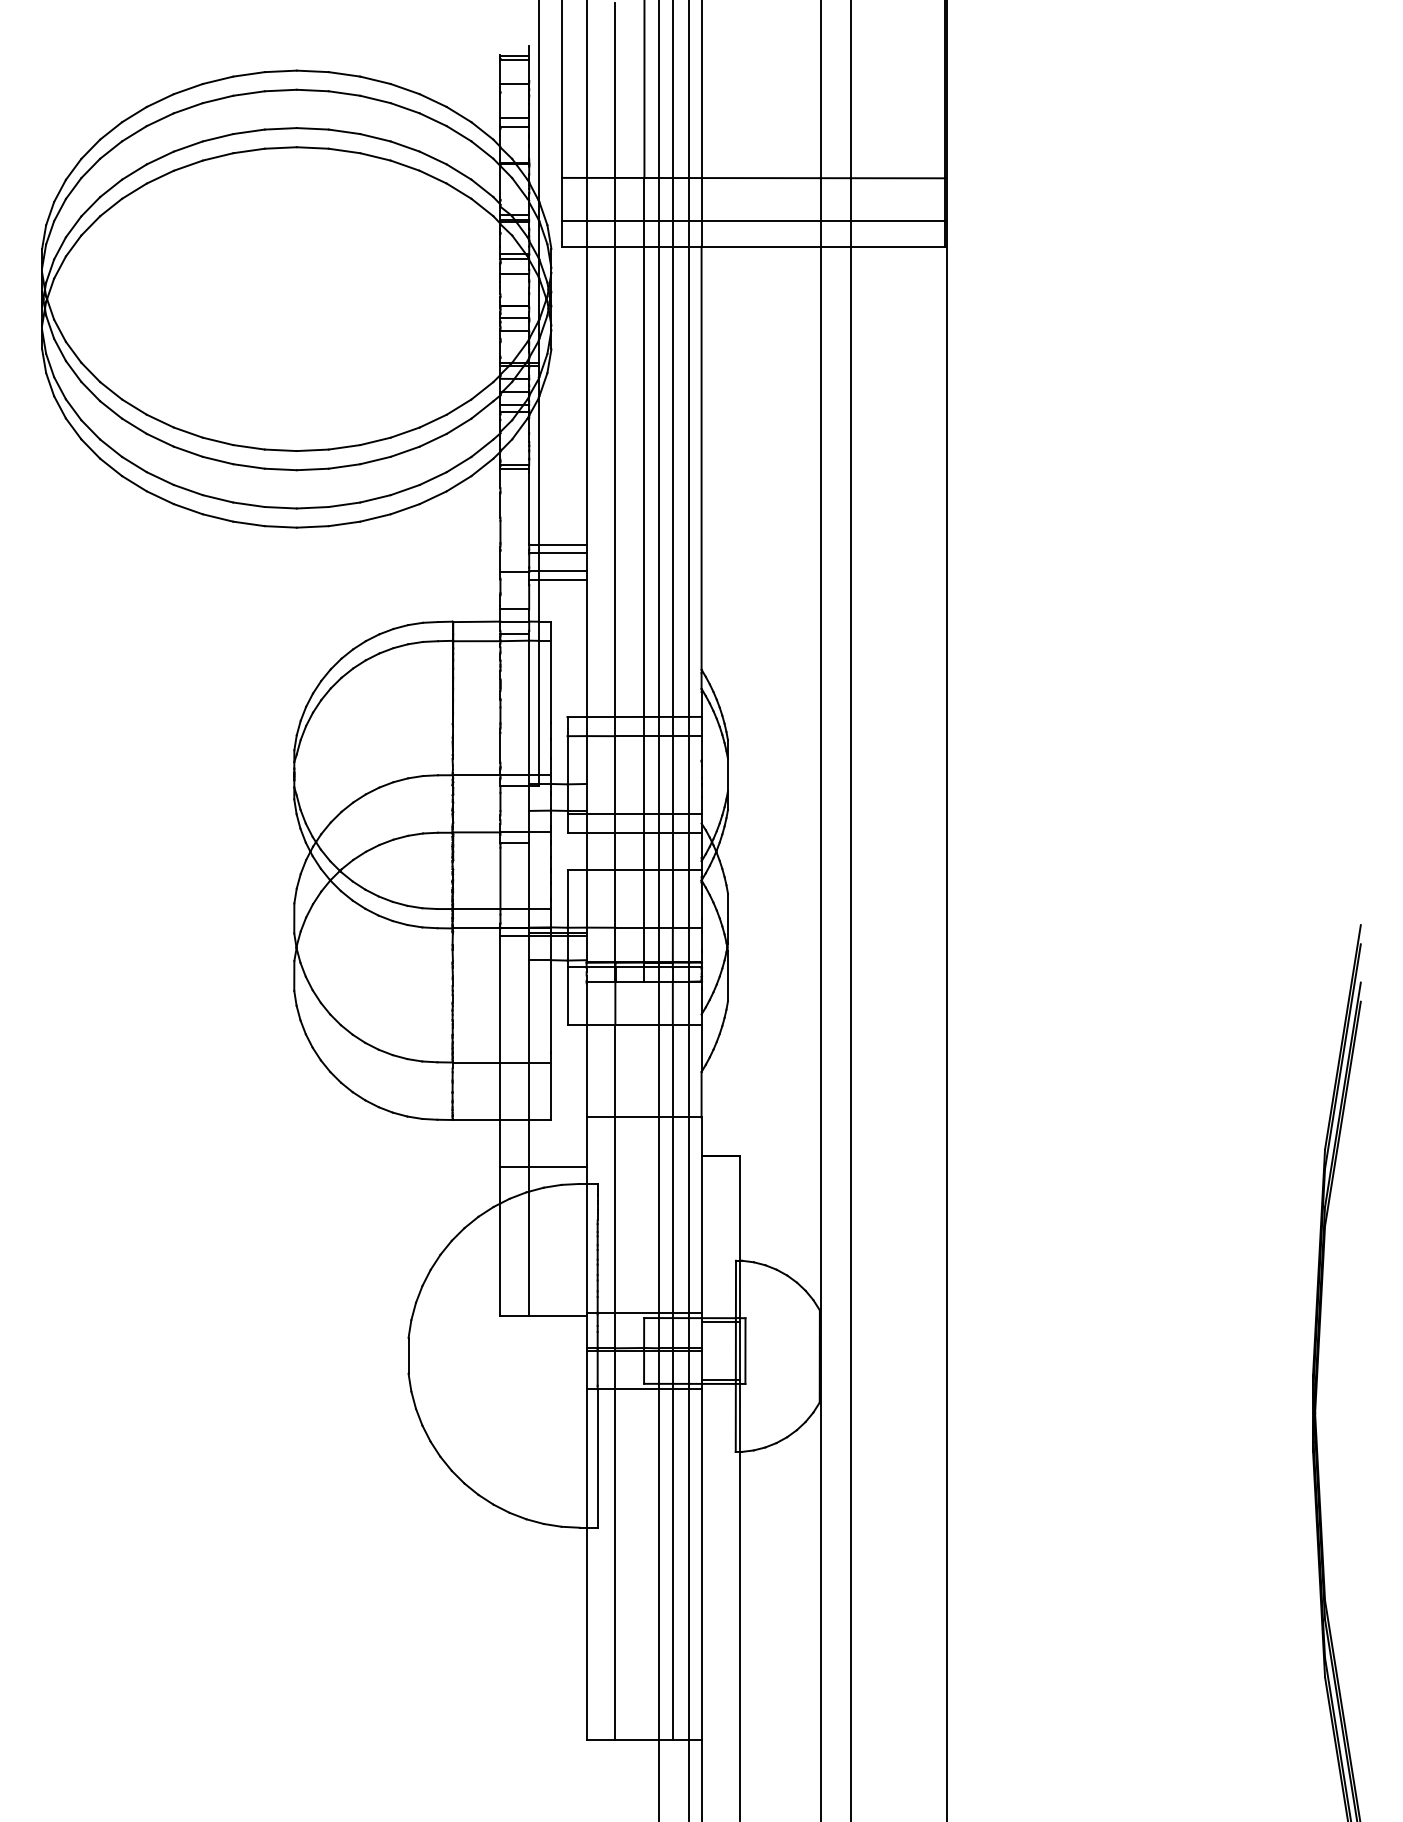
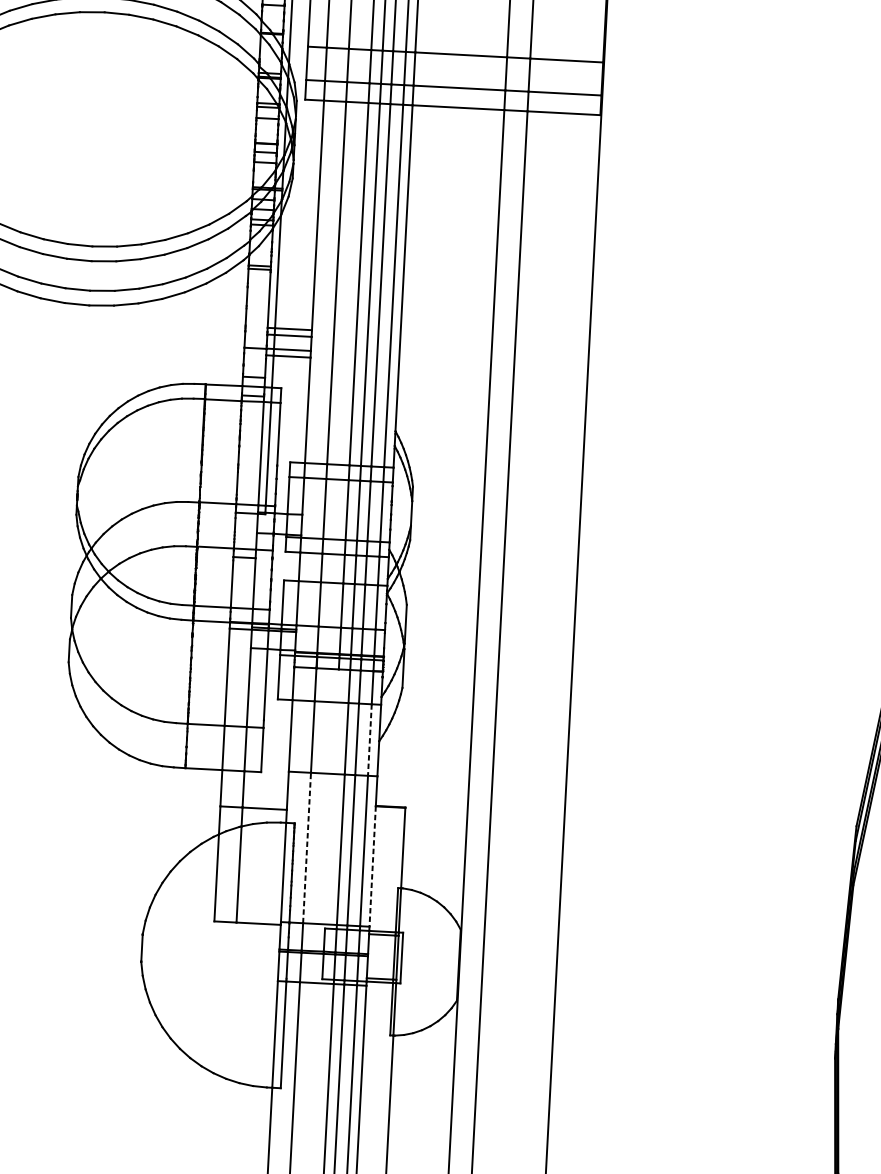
line: (689, 1071) -> (369, 740), solid -> dashed
line: (615, 1215) -> (307, 848), solid -> dashed
line: (701, 1235) -> (372, 867), solid -> dashed

